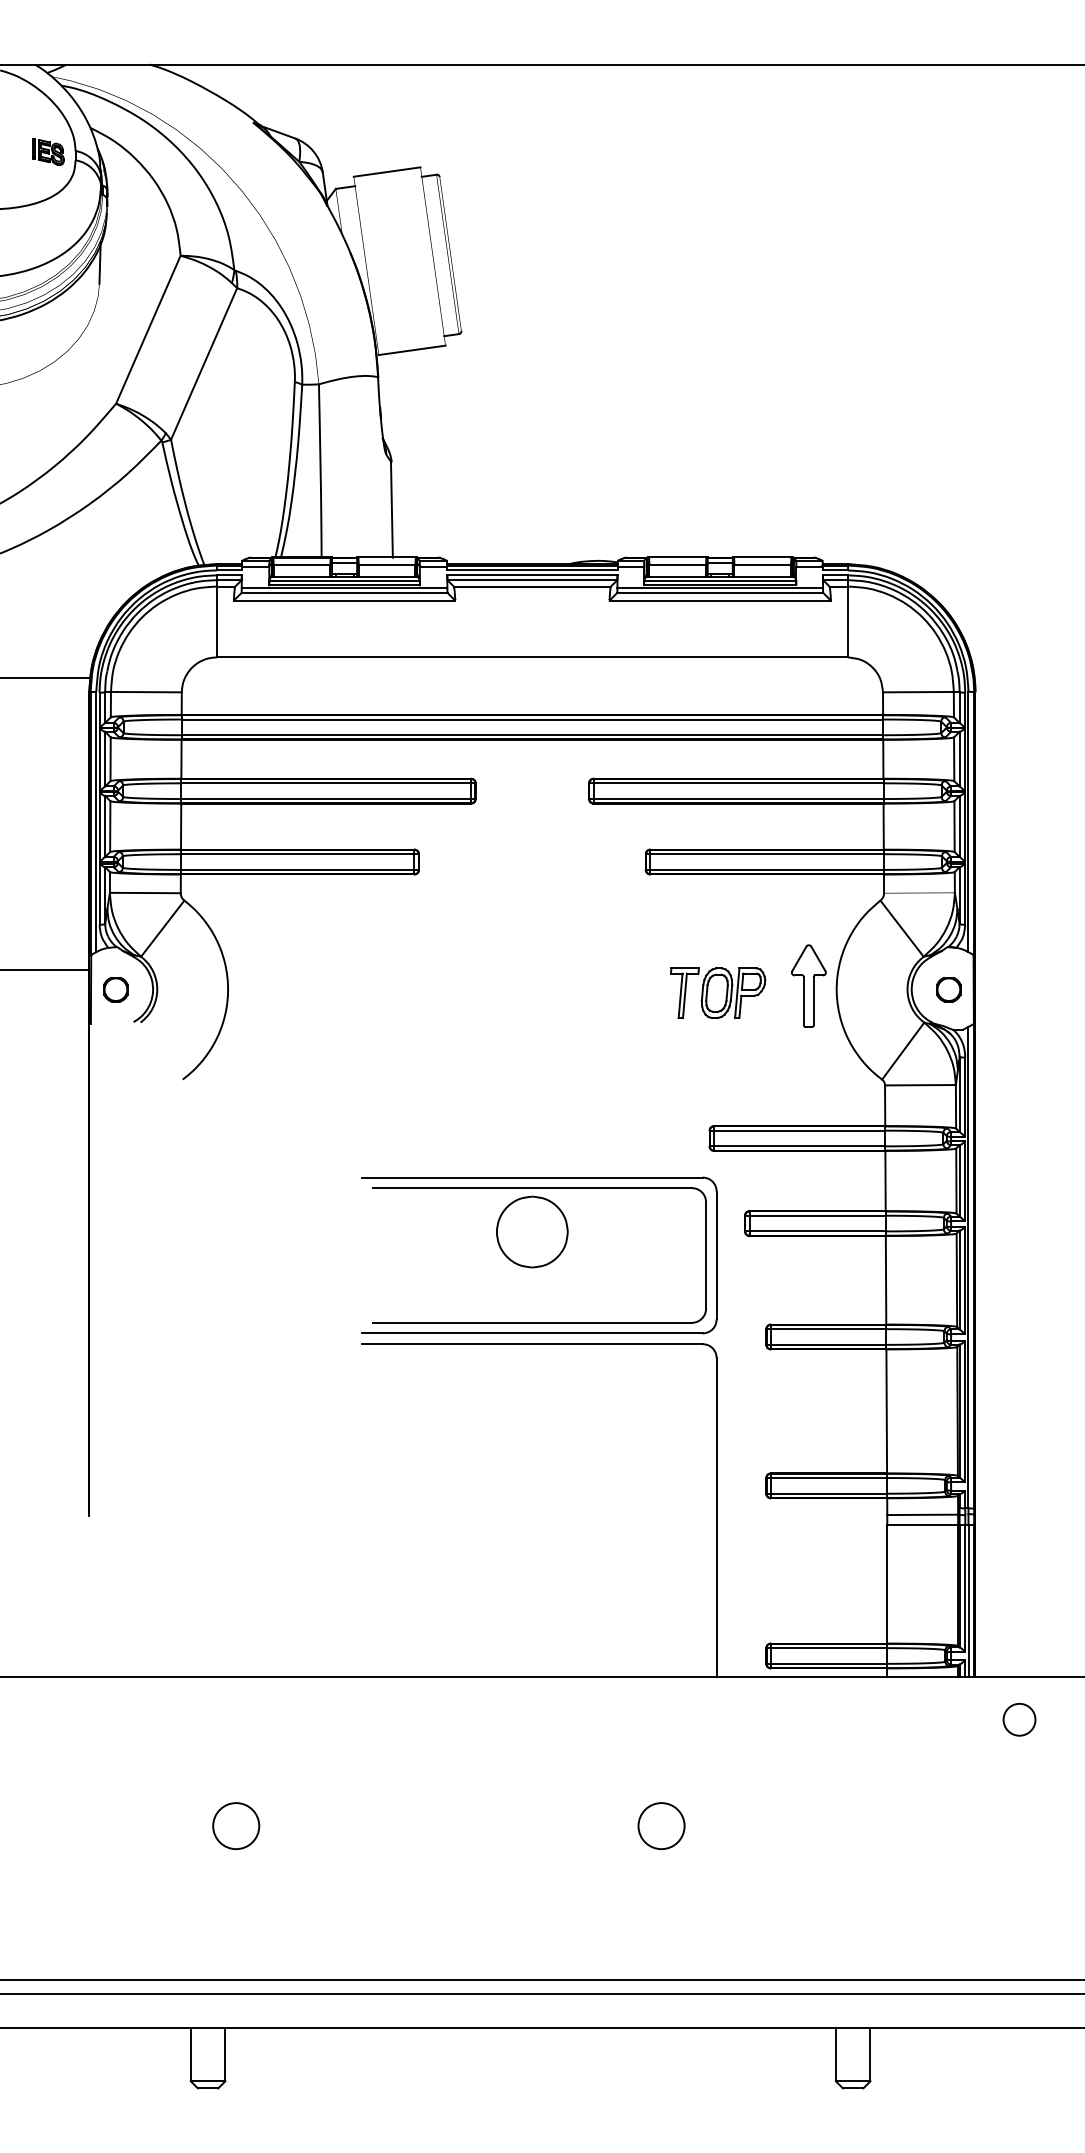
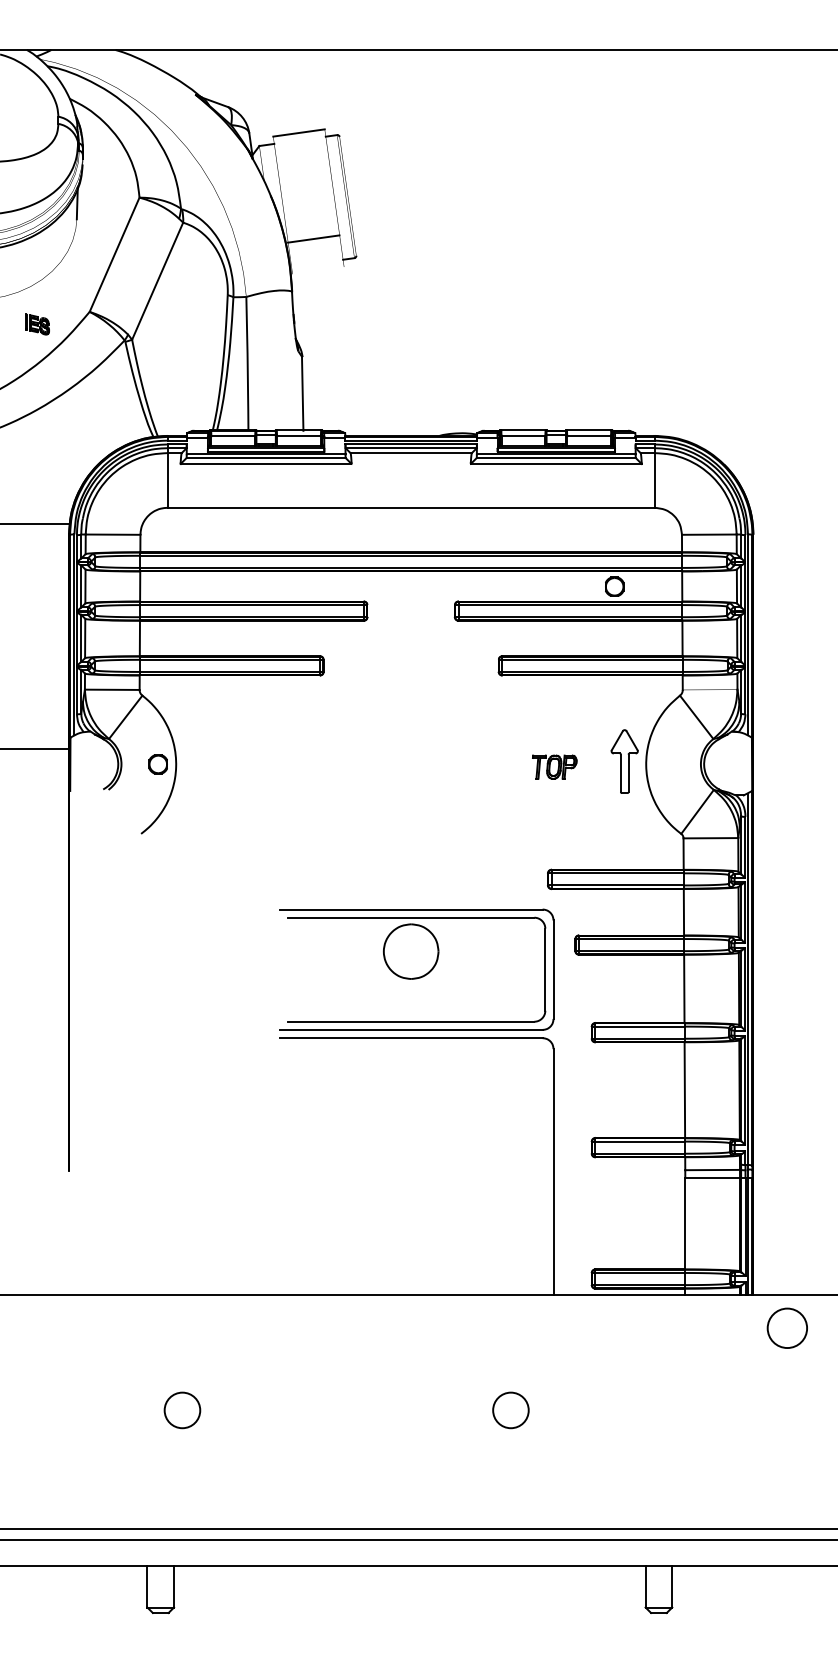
part: (48, 151) -> (37, 324), moved
line: (411, 350) -> (313, 239), moved
part: (115, 989) -> (157, 764), moved
part: (948, 989) -> (614, 586), moved
part: (718, 992) -> (554, 766), size x0.6
circle: (1019, 1719) -> (787, 1328), size x1.6

